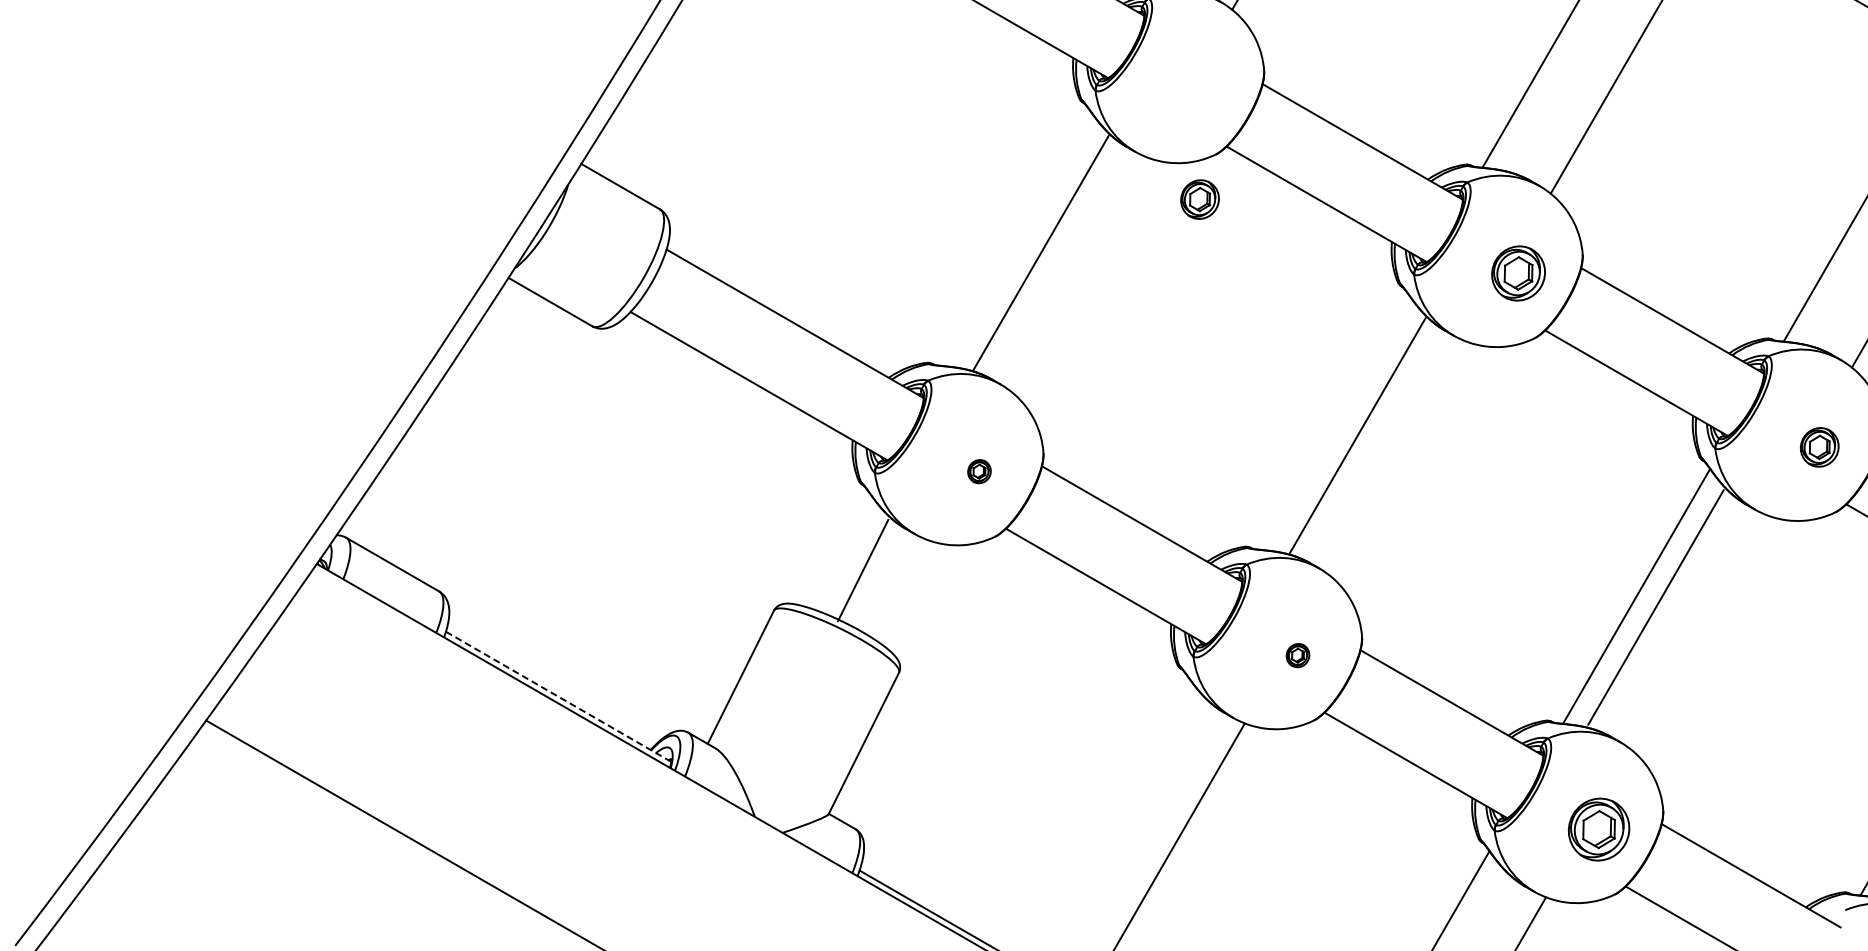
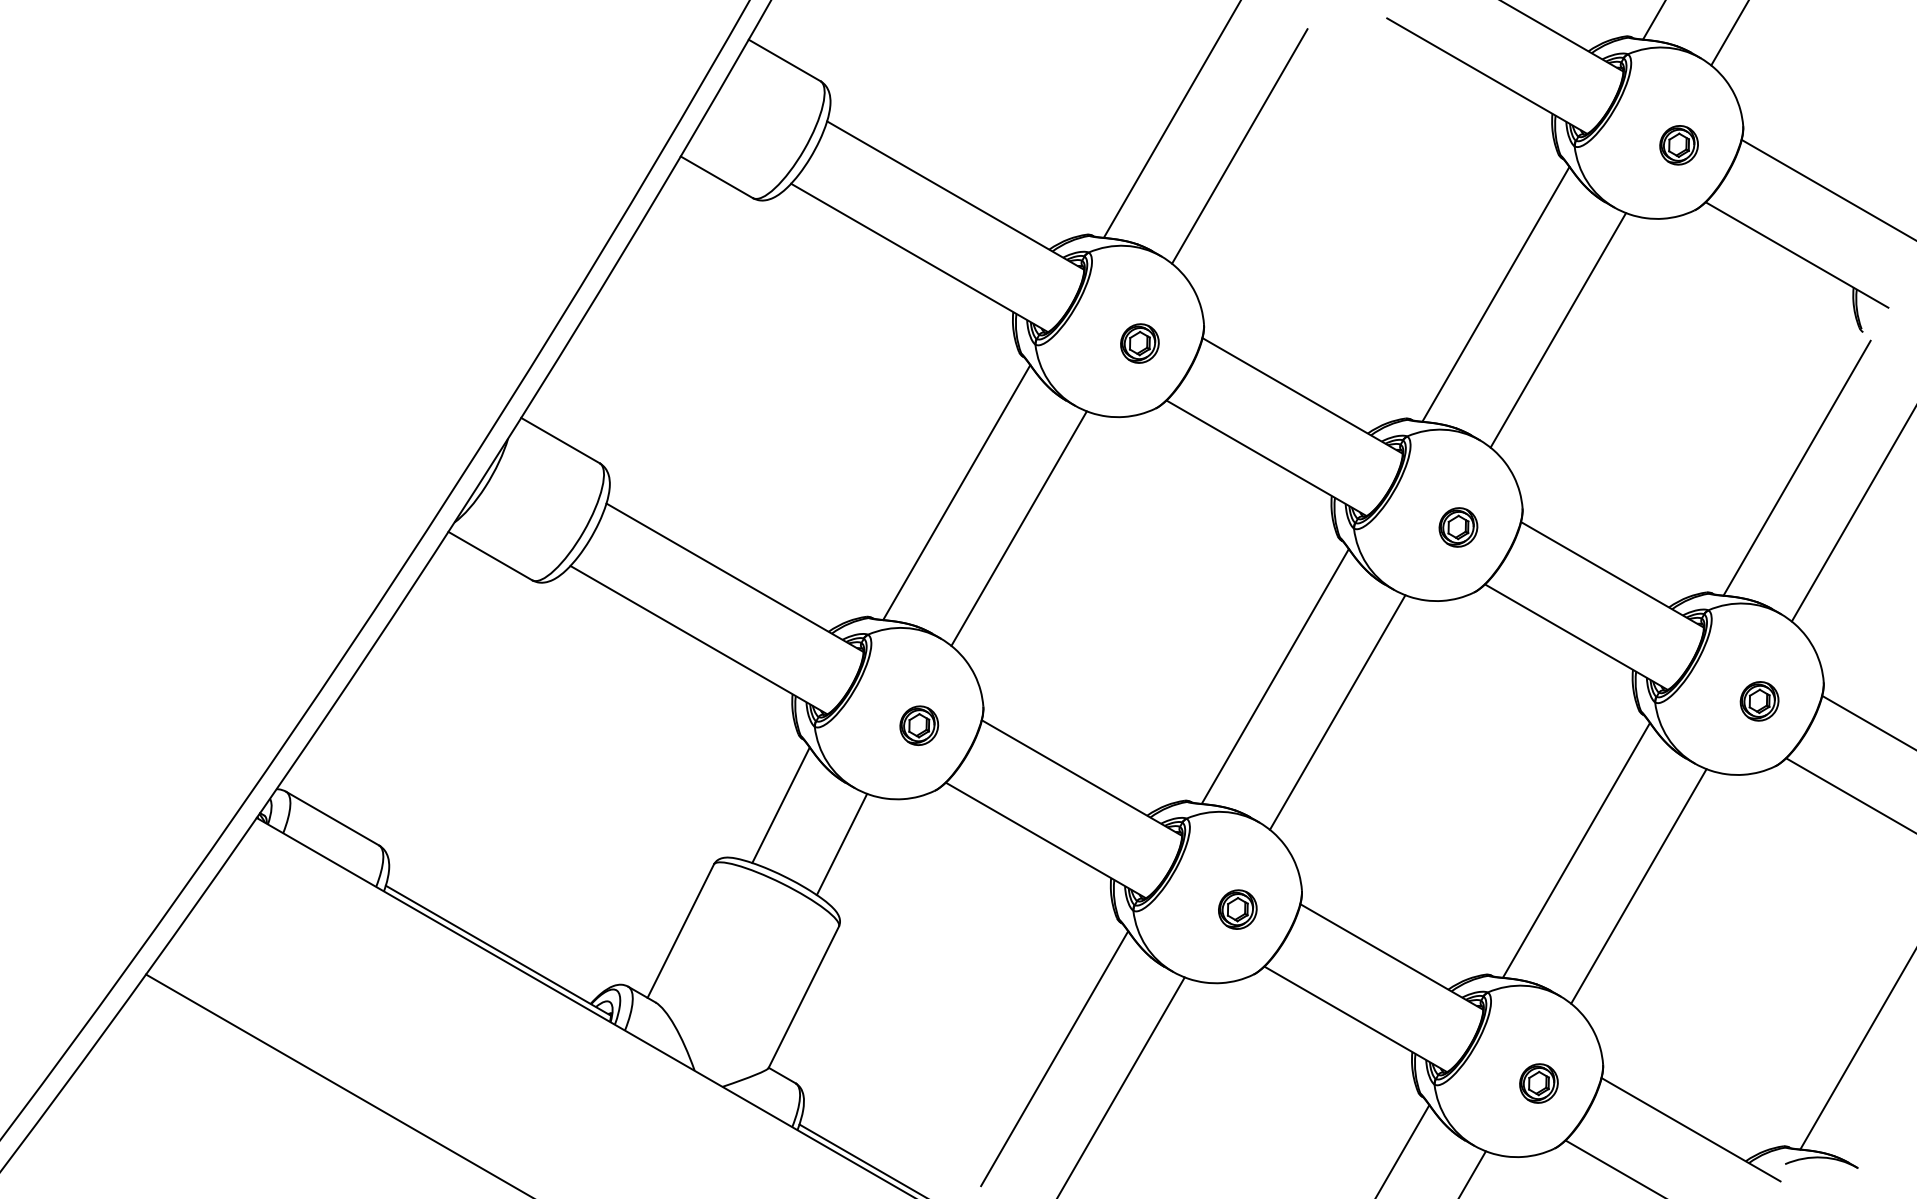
part: (1199, 199) -> (1139, 343), moved
line: (1016, 238) -> (956, 492), added
line: (1040, 252) -> (1018, 528), moved
part: (1518, 273) -> (1458, 527), size x0.71
line: (1334, 422) -> (1274, 676), added
line: (1357, 435) -> (1337, 712), moved
part: (979, 471) -> (919, 725), size x1.67
line: (840, 551) -> (780, 805), added
line: (862, 570) -> (841, 844), moved
line: (1655, 607) -> (1638, 886), moved
part: (1297, 655) -> (1237, 909), size x1.67
line: (558, 696) -> (498, 950), dashed -> solid
line: (1114, 804) -> (1054, 1058), added
part: (1598, 829) -> (1538, 1083), size x0.62

